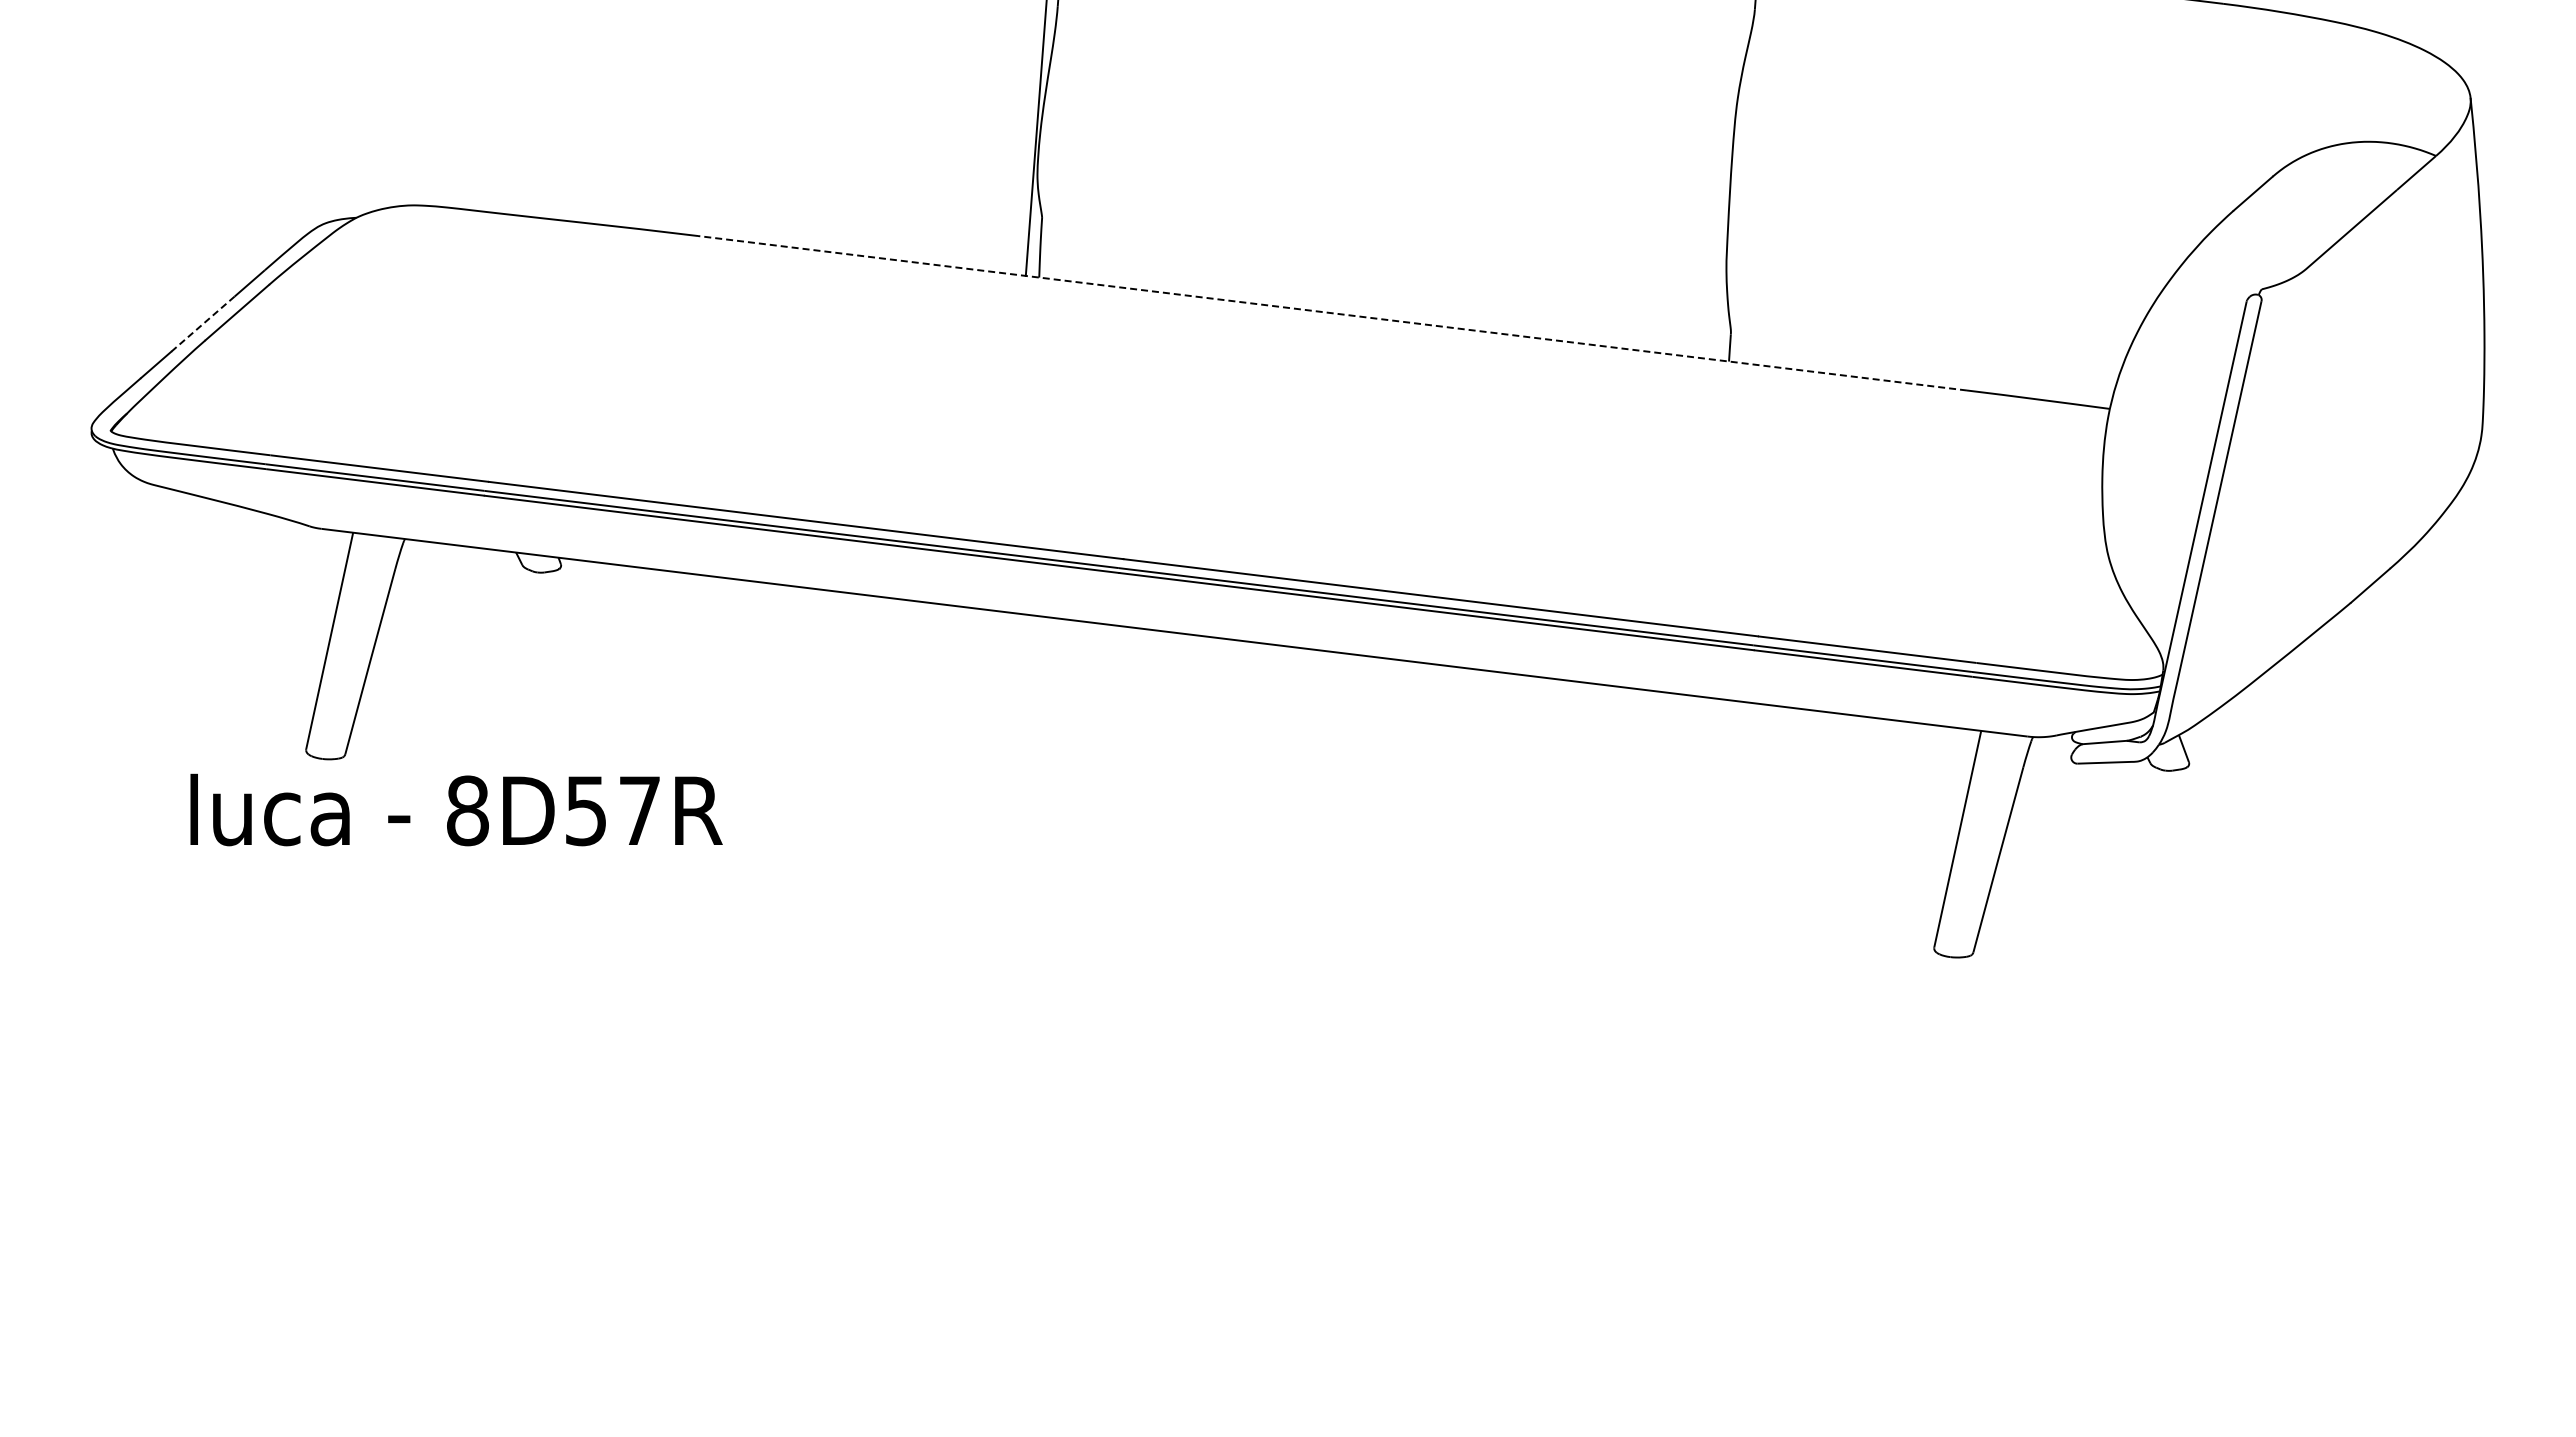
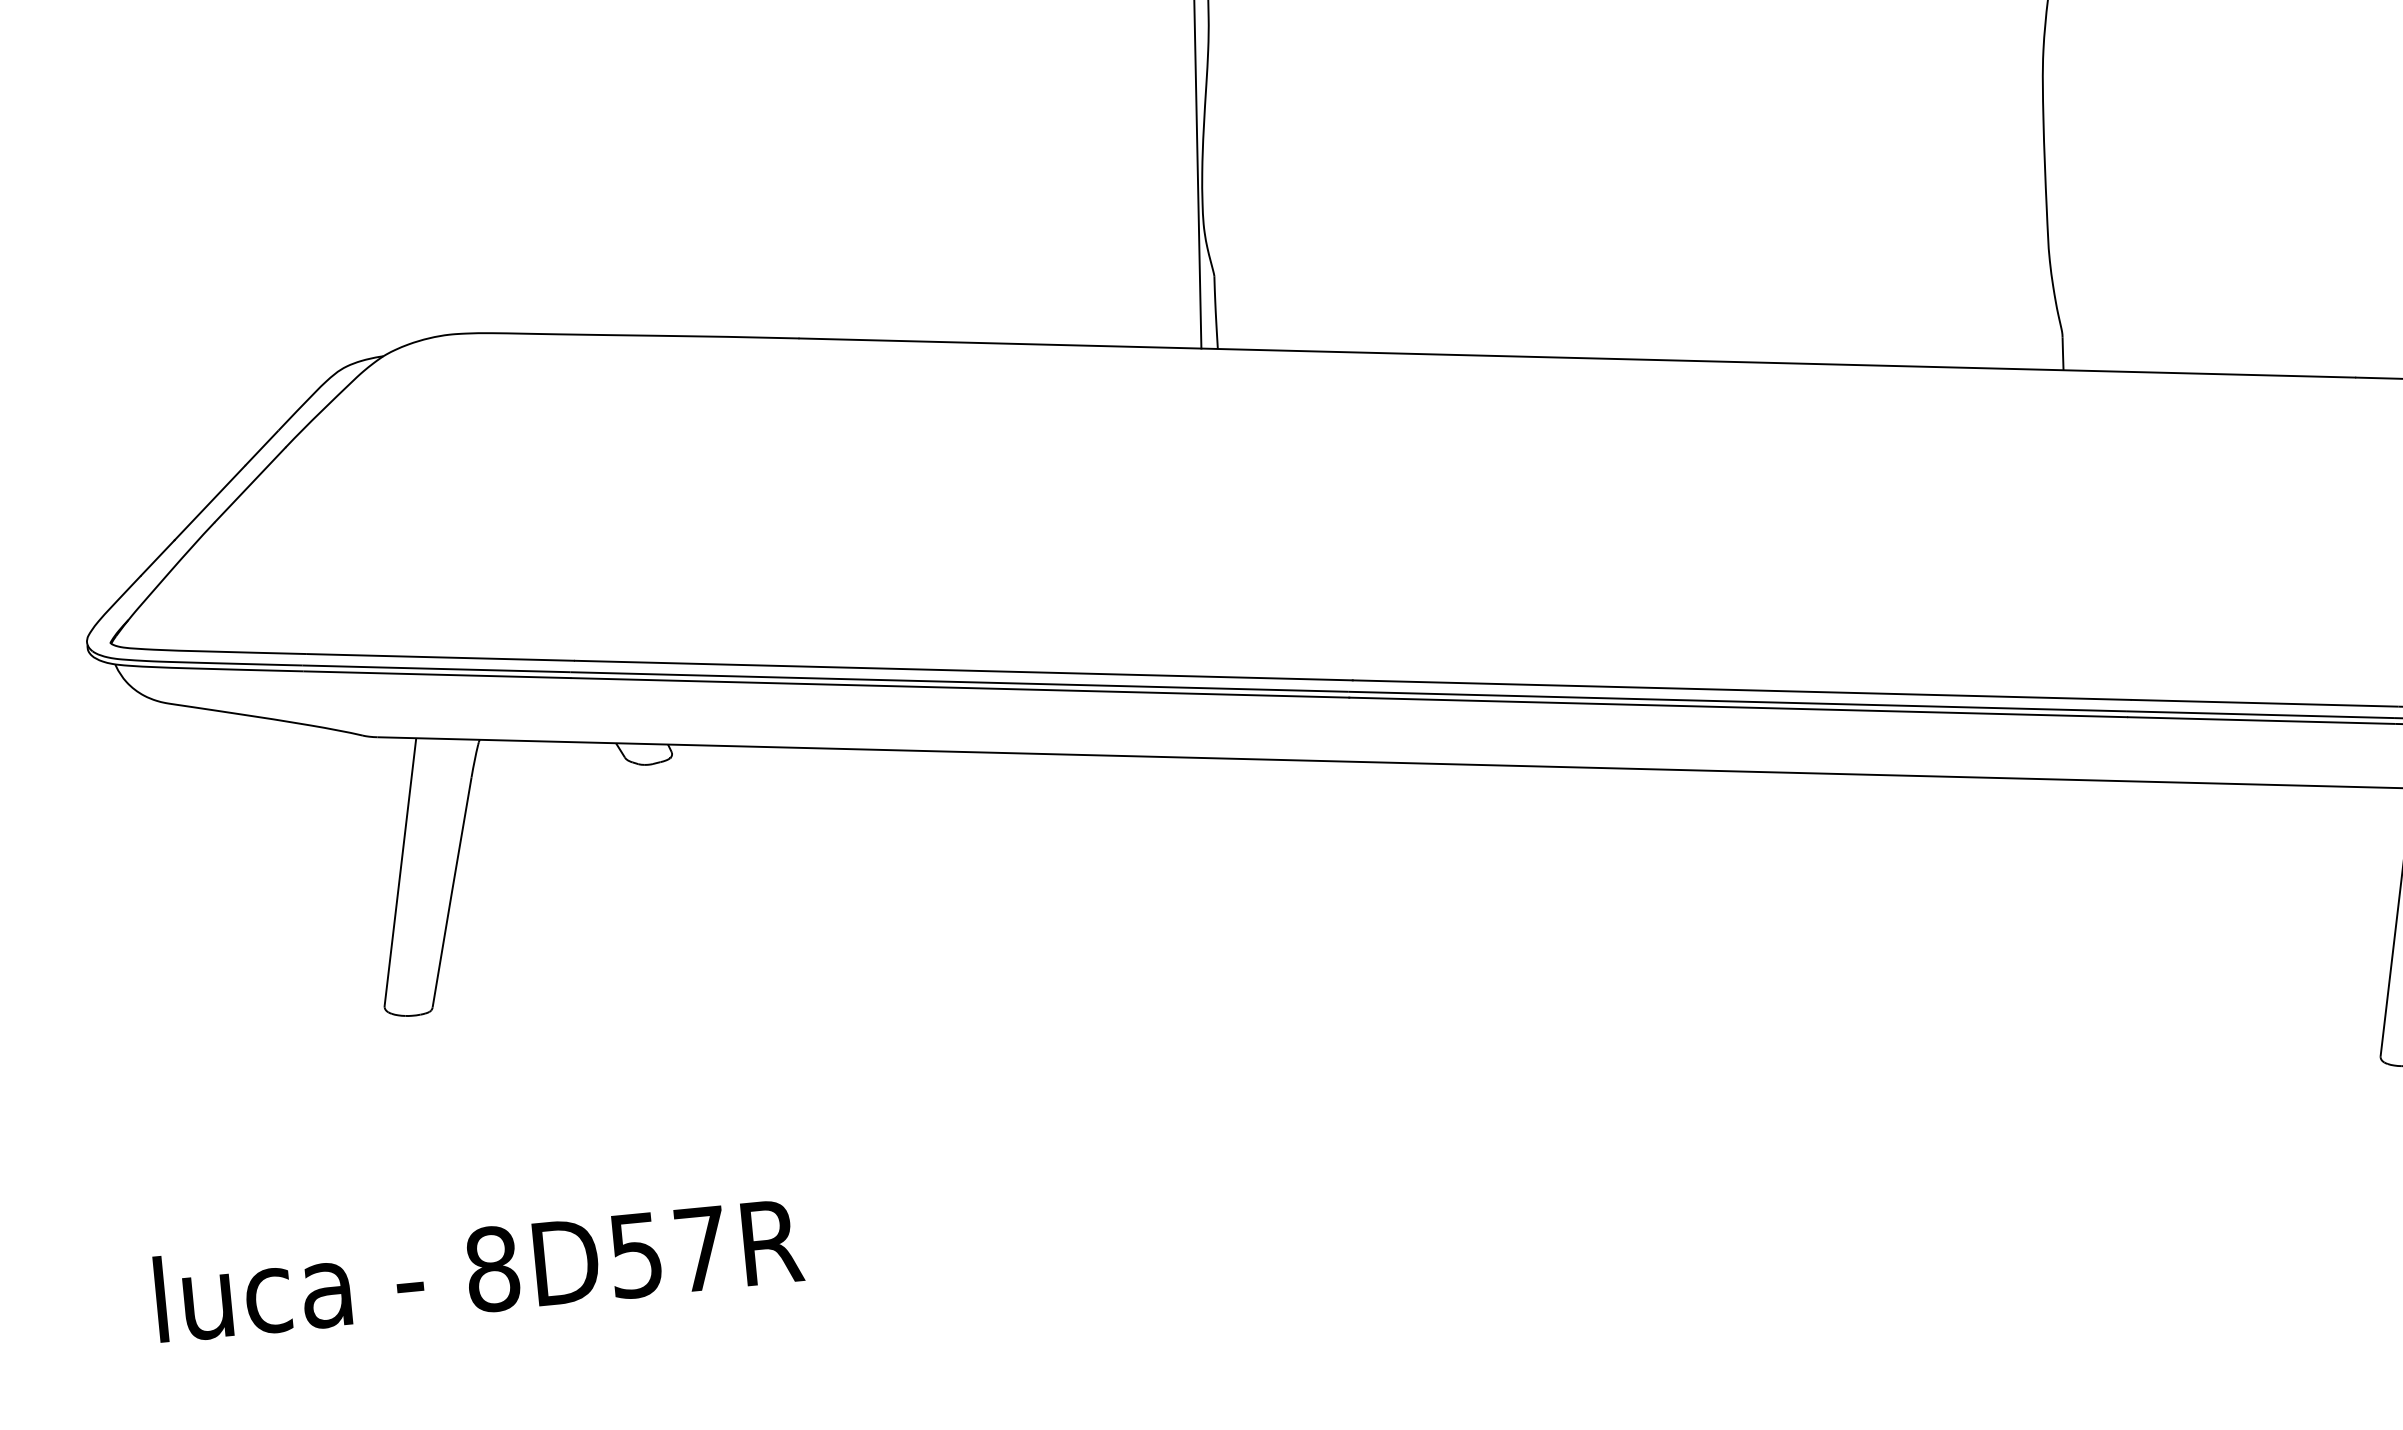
line: (1331, 313) -> (1576, 358), dashed -> solid
line: (202, 324) -> (209, 503), dashed -> solid
text: (456, 809) -> (478, 1268), moved

